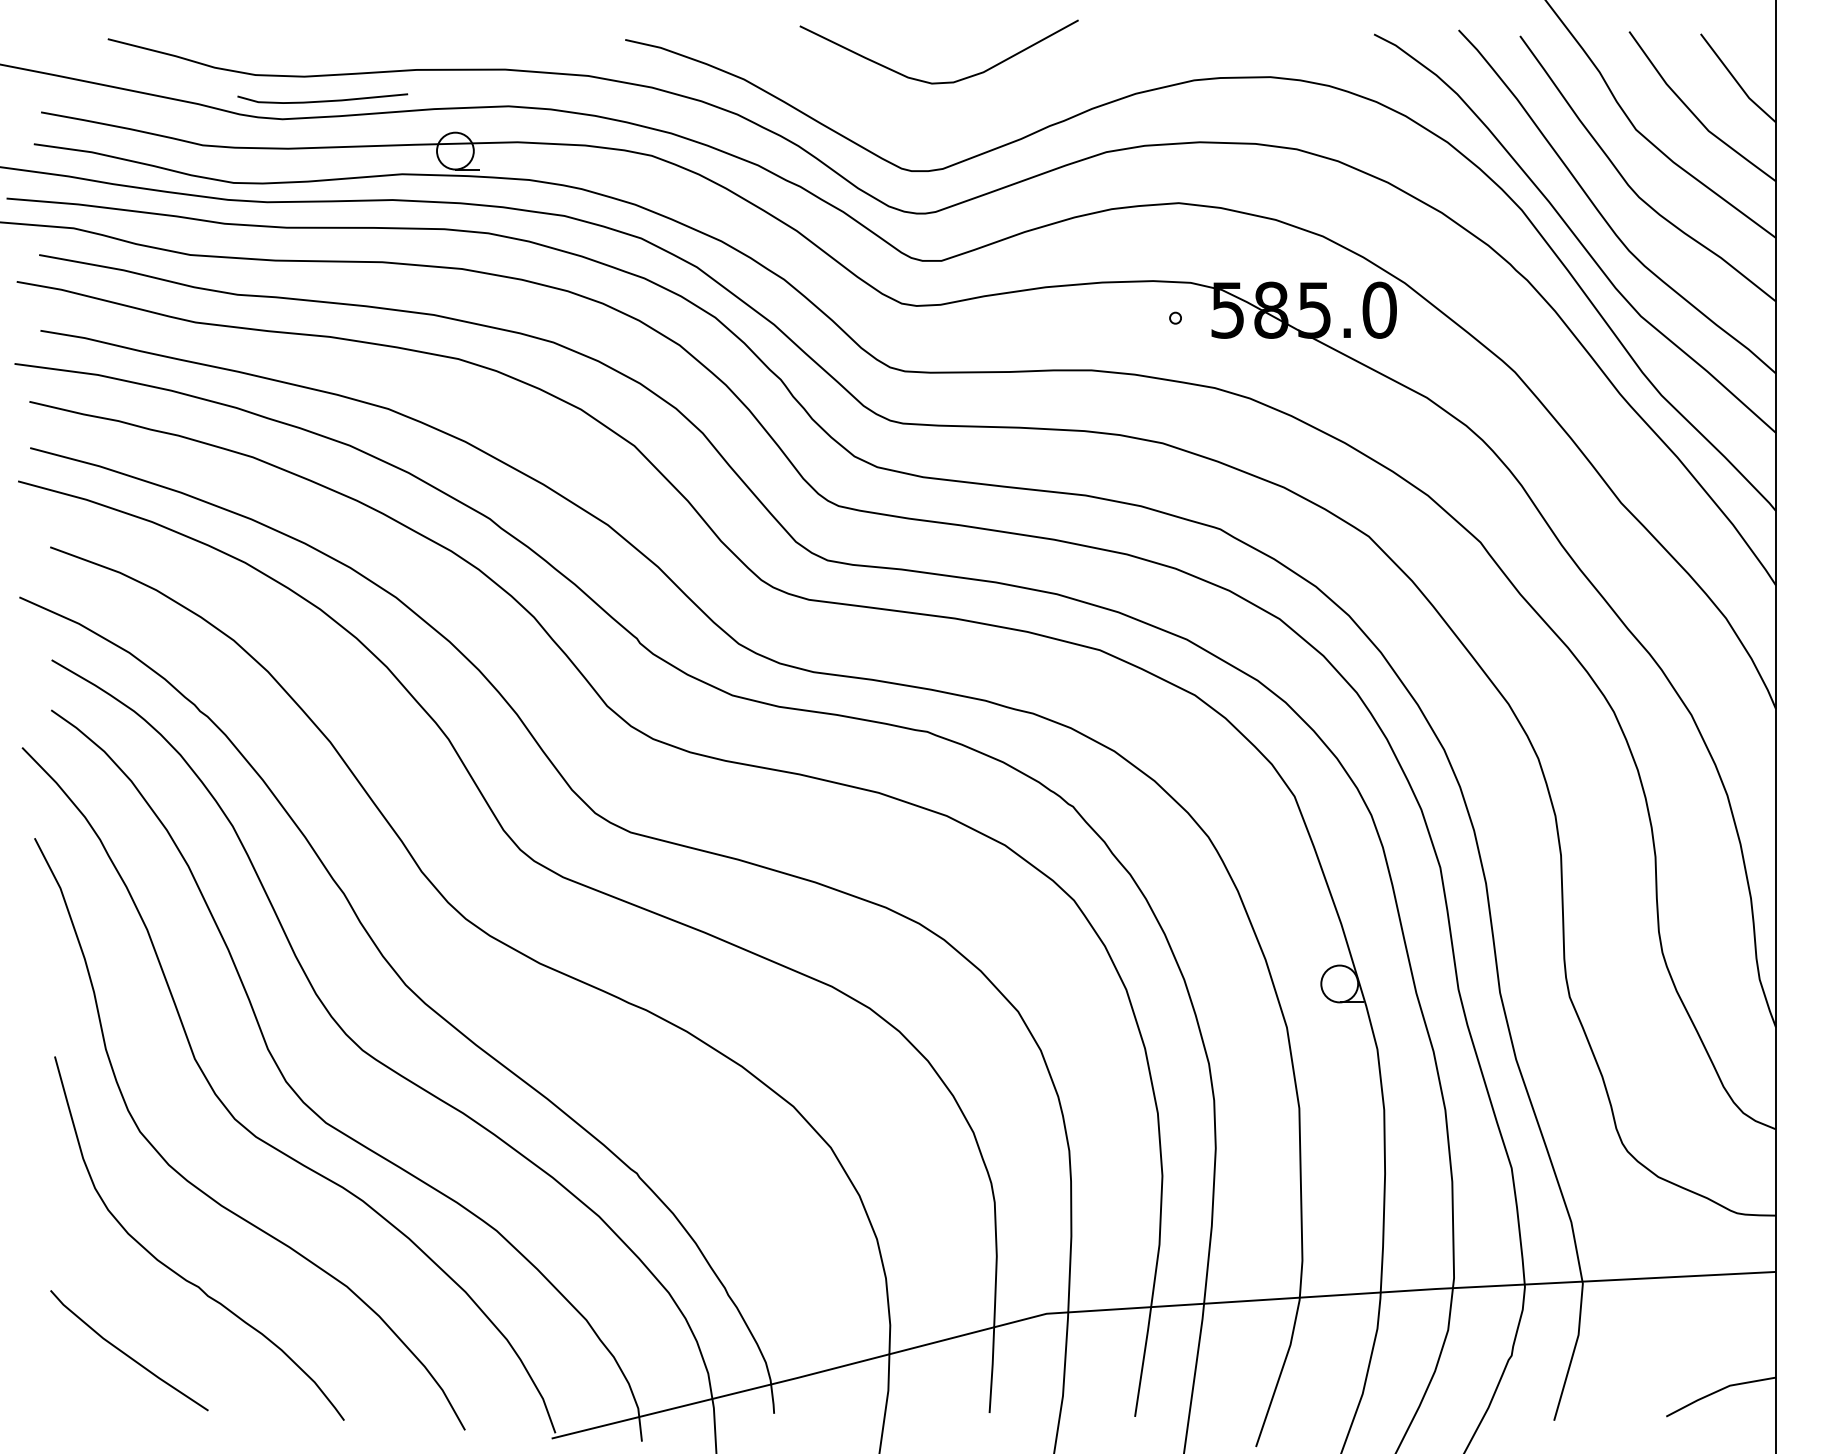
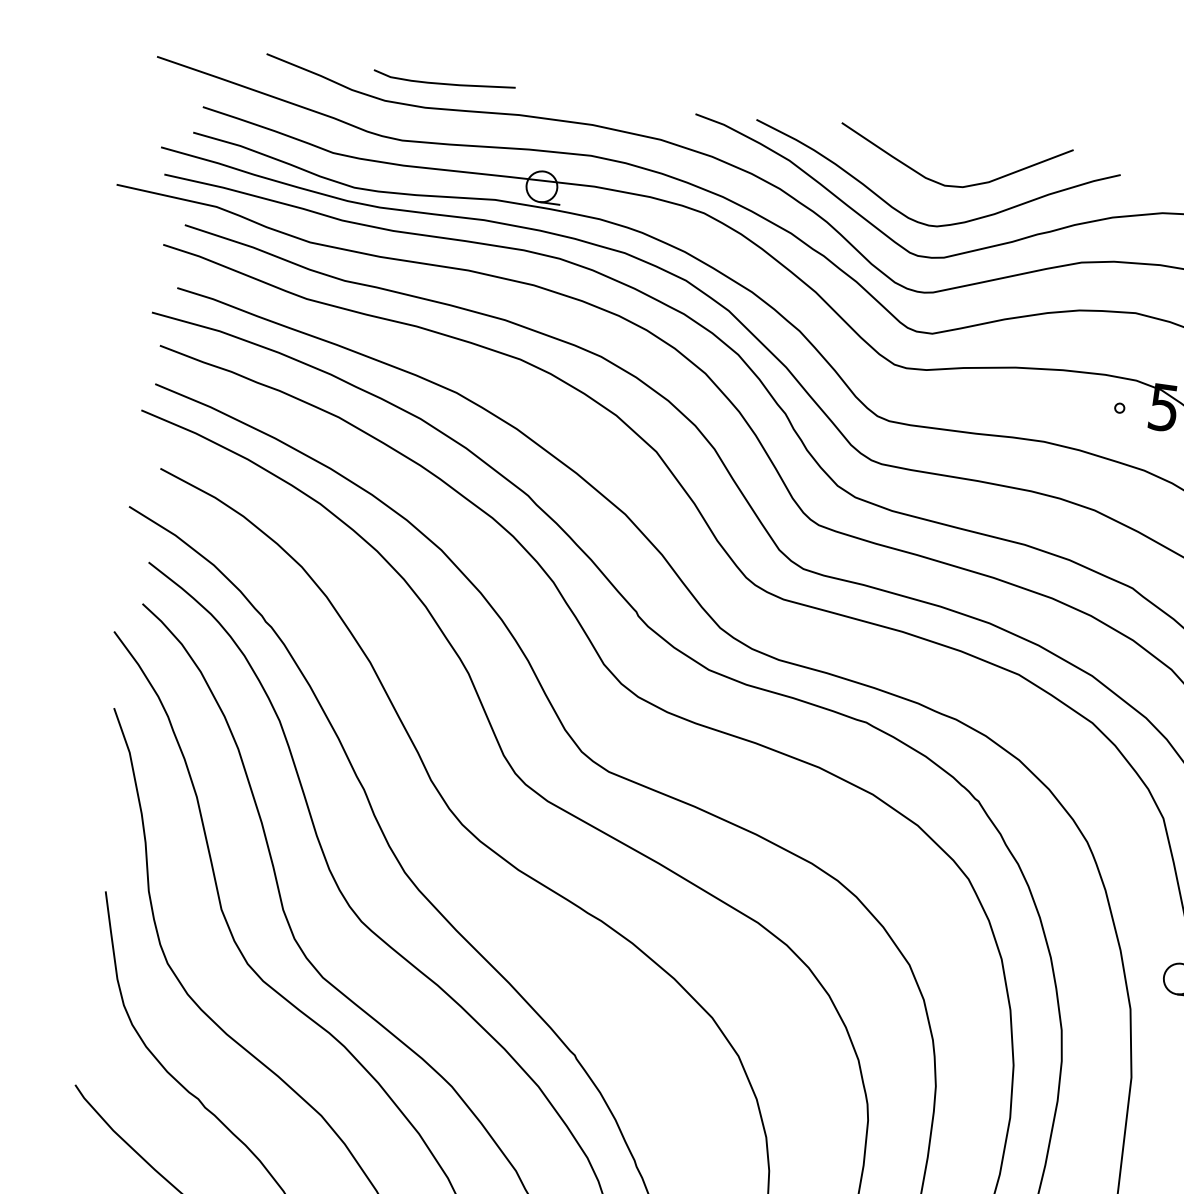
curve: (322, 100) -> (444, 83), moved
curve: (909, 130) -> (920, 221), added

